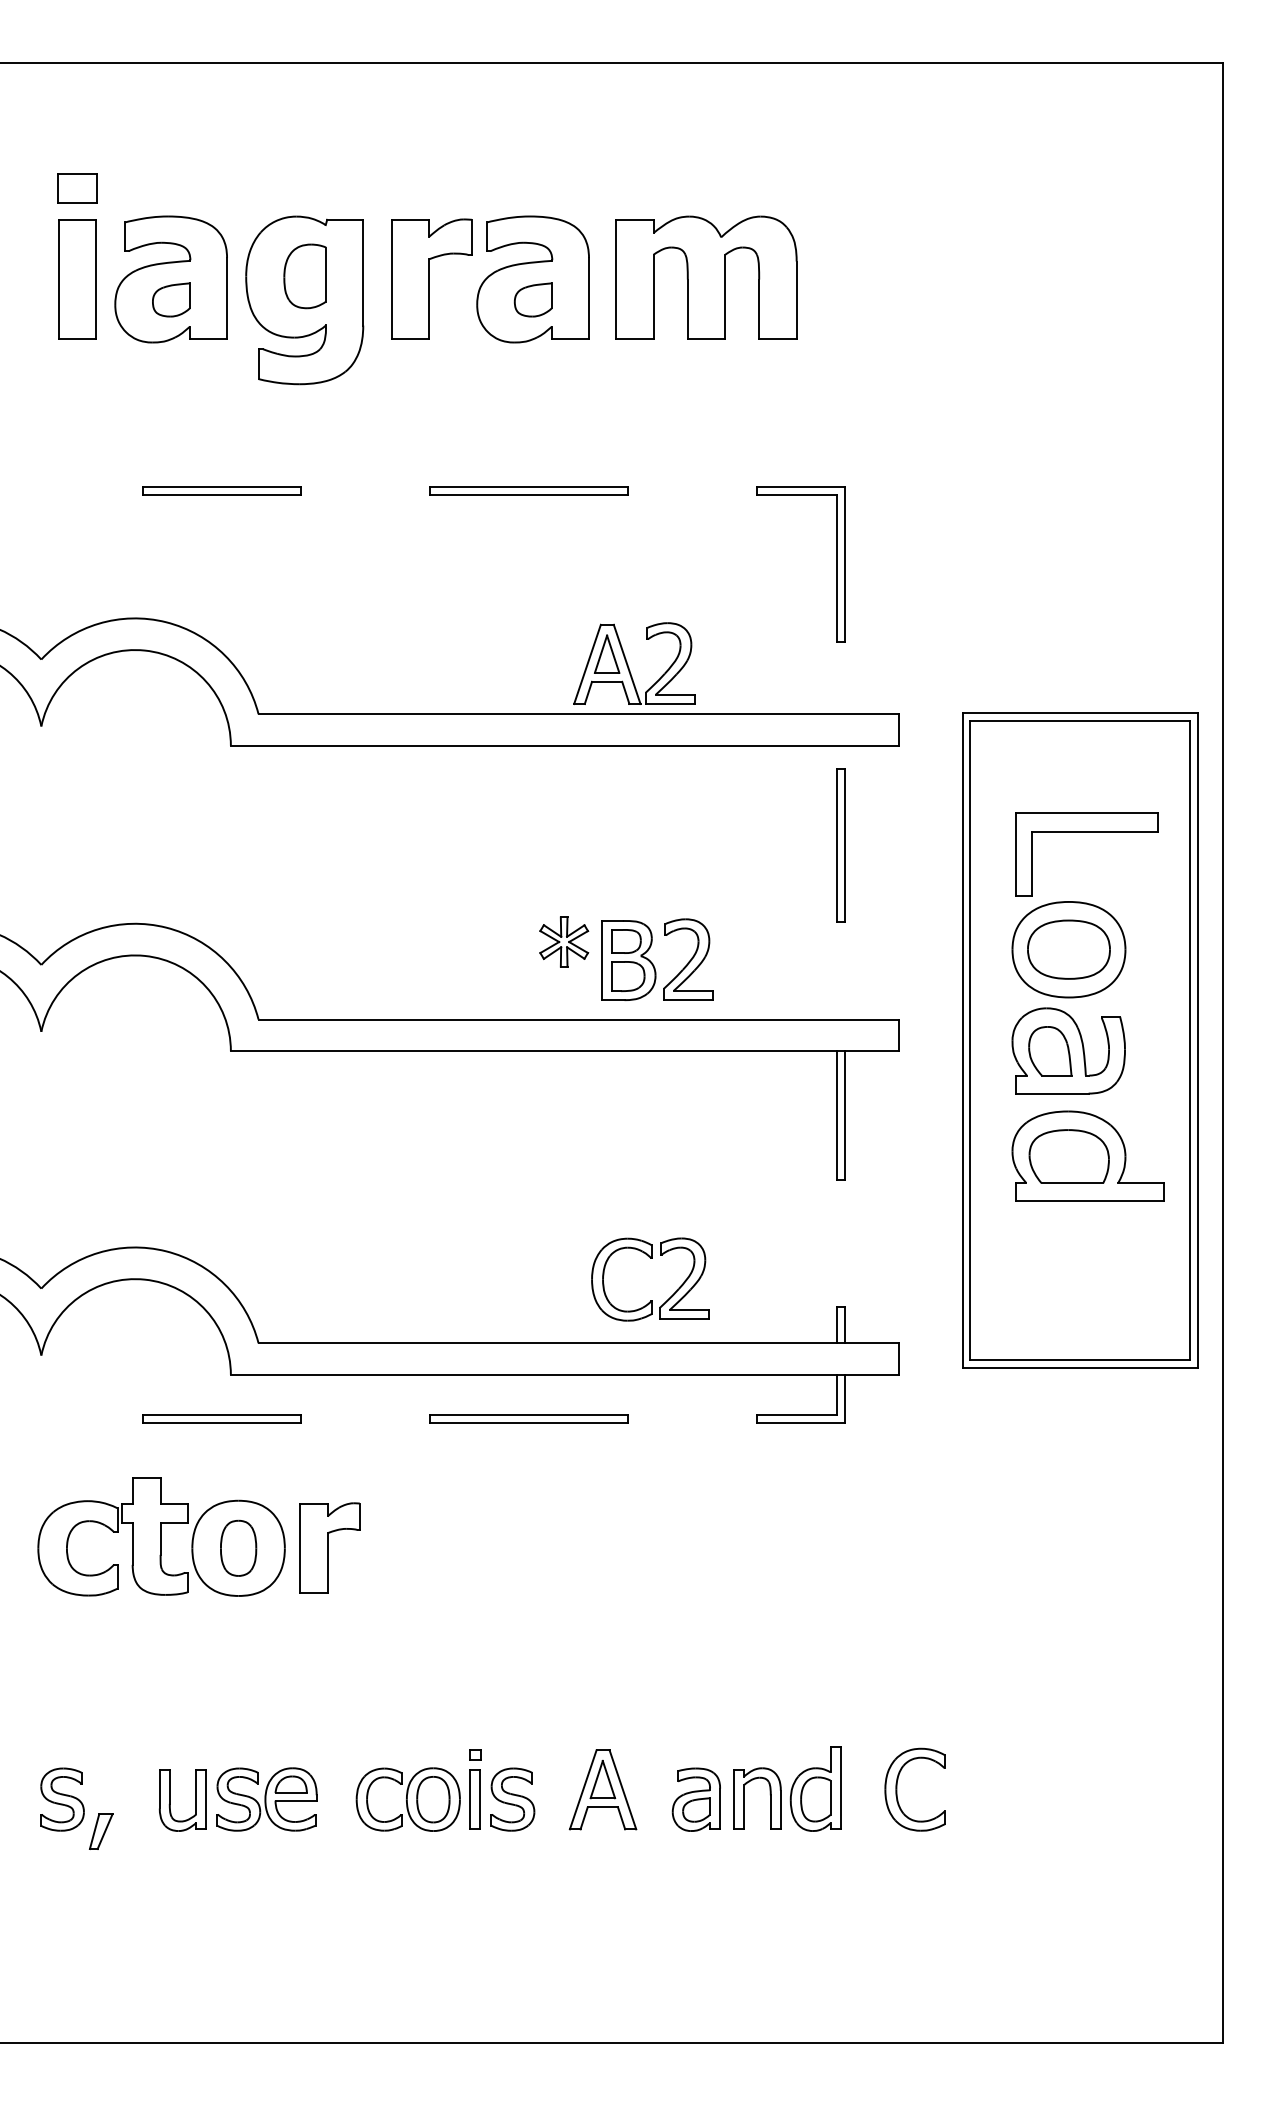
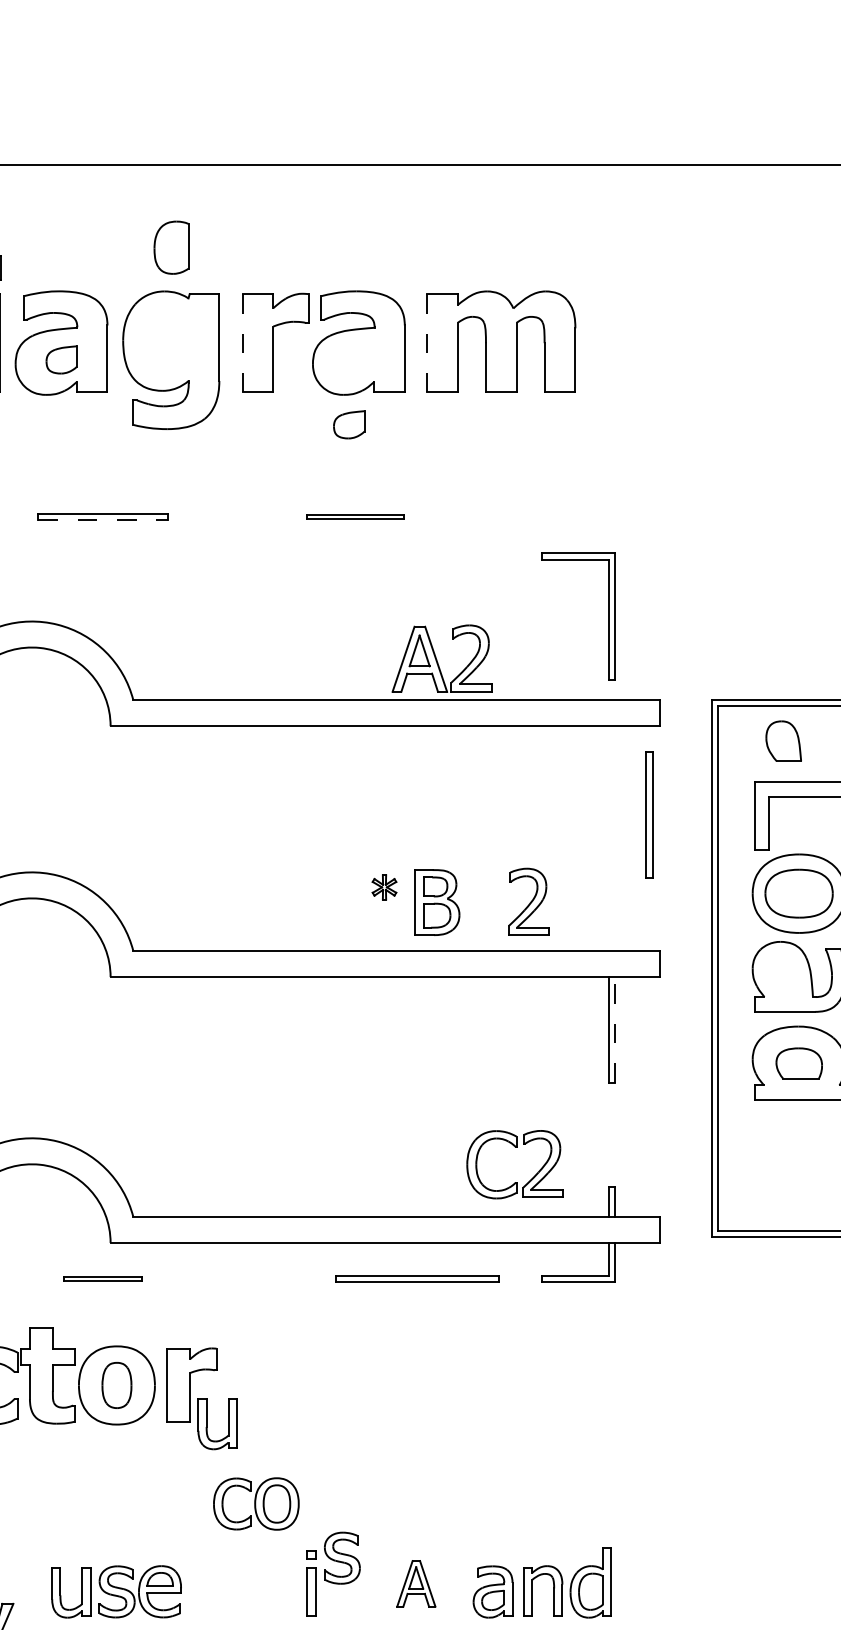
part: (304, 276) -> (171, 247), moved
line: (391, 279) -> (242, 343), solid -> dashed
line: (616, 279) -> (427, 343), solid -> dashed
part: (532, 299) -> (348, 424), moved
part: (528, 490) -> (355, 516), size x0.6
line: (222, 494) -> (103, 519), solid -> dashed
part: (836, 564) -> (608, 616), moved
part: (840, 845) -> (649, 814), moved
part: (564, 941) -> (384, 886), size x0.6
part: (688, 959) -> (529, 901), moved
part: (1050, 1051) -> (783, 741), moved
line: (845, 1115) -> (615, 1029), solid -> dashed
part: (1068, 1156) -> (798, 1063), size x0.7
part: (650, 1258) -> (515, 1147), moved
part: (221, 1418) -> (102, 1278), size x0.6
part: (528, 1418) -> (417, 1278), moved
part: (348, 1595) -> (207, 1424), added
part: (602, 1789) -> (415, 1583), size x0.7
part: (897, 1789) -> (658, 1583), removed
part: (407, 1799) -> (255, 1503), moved
part: (512, 1799) -> (341, 1558), moved

